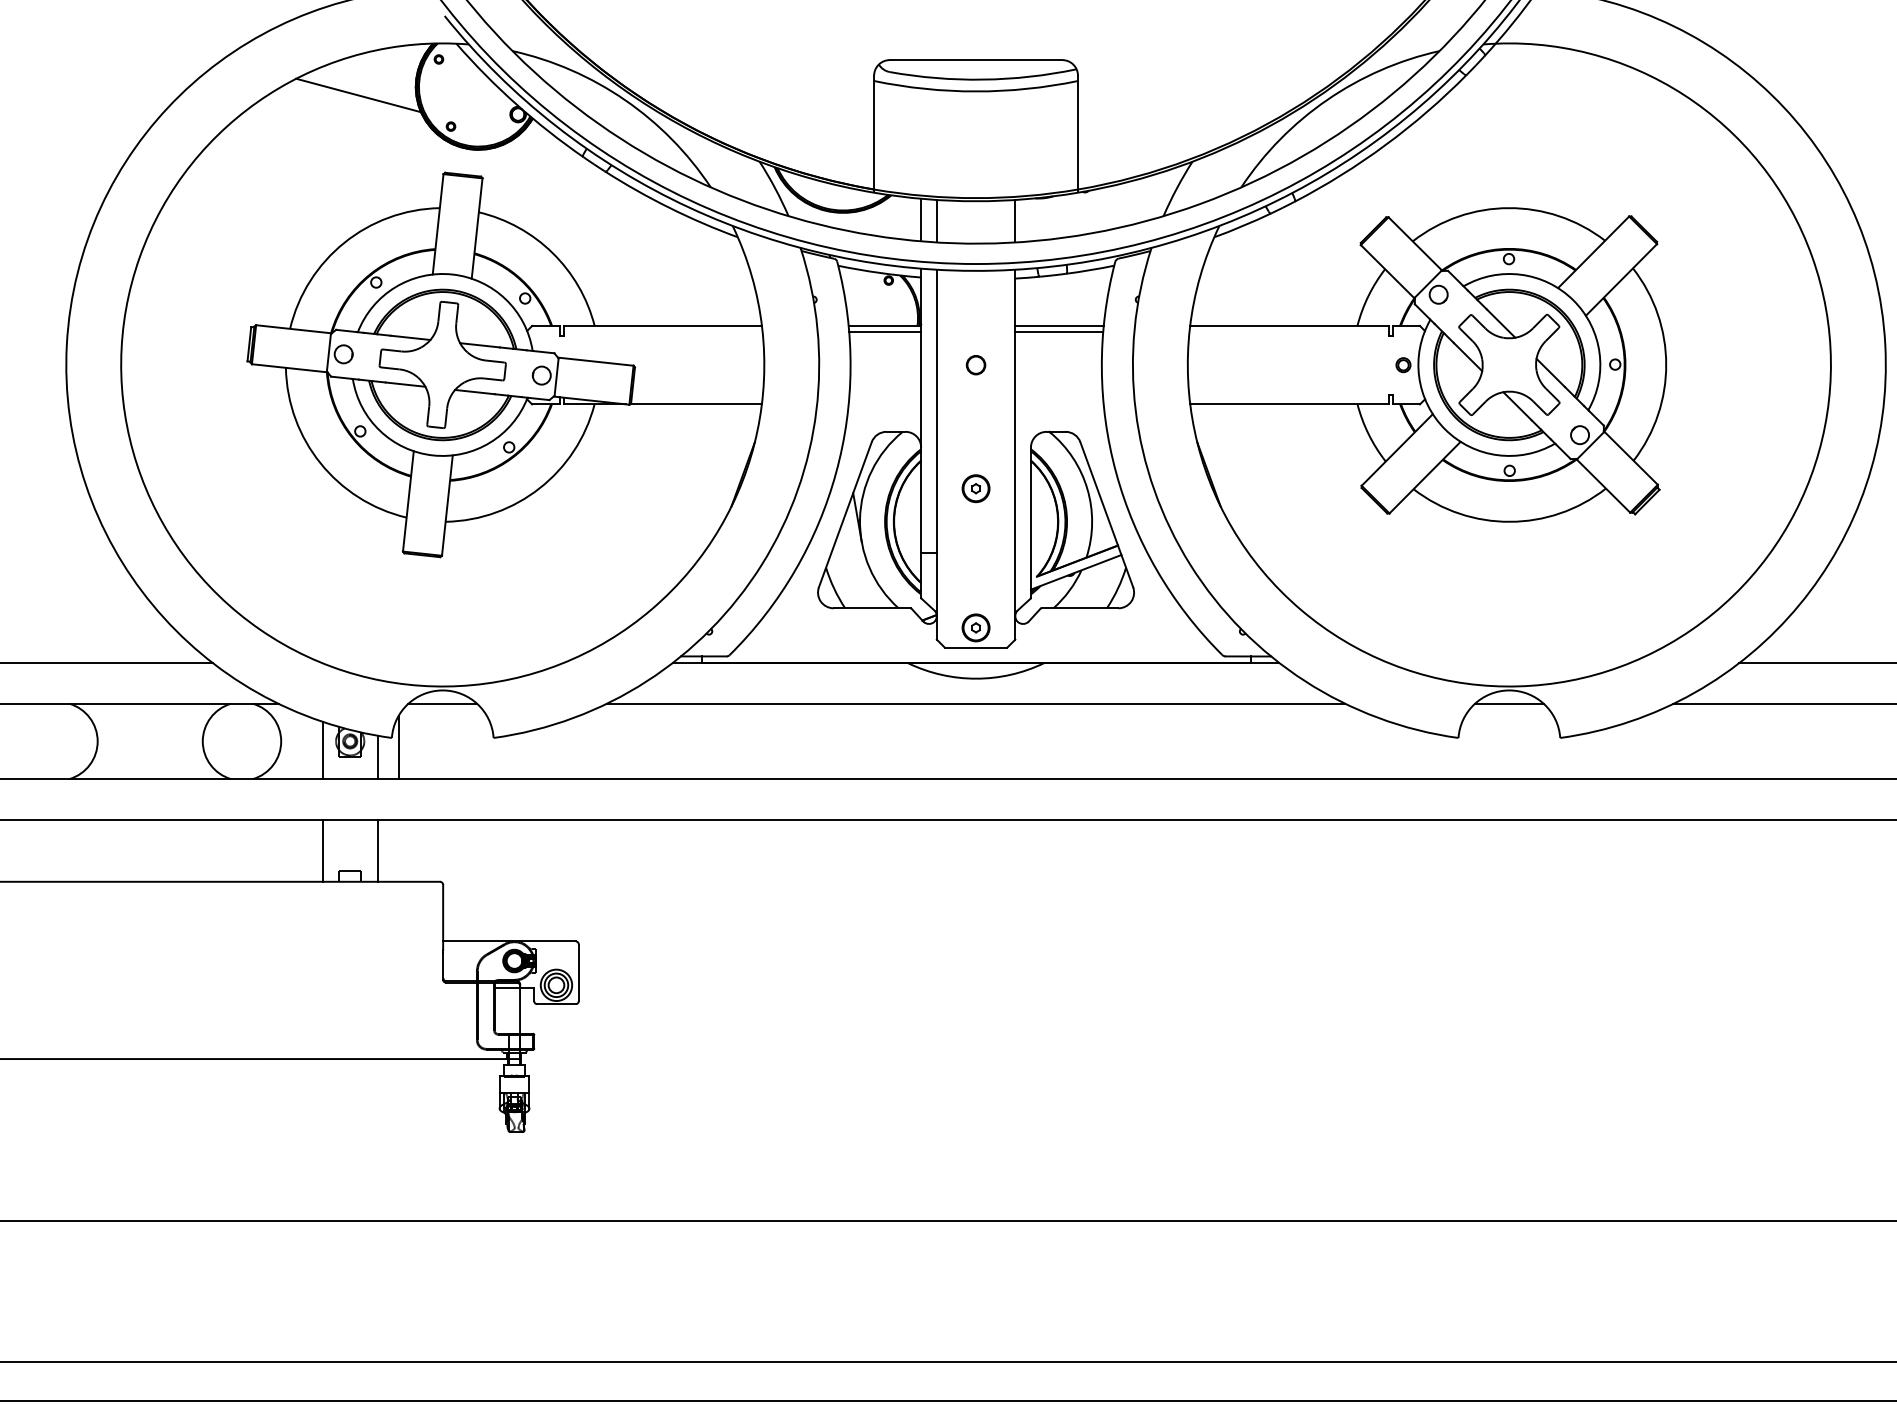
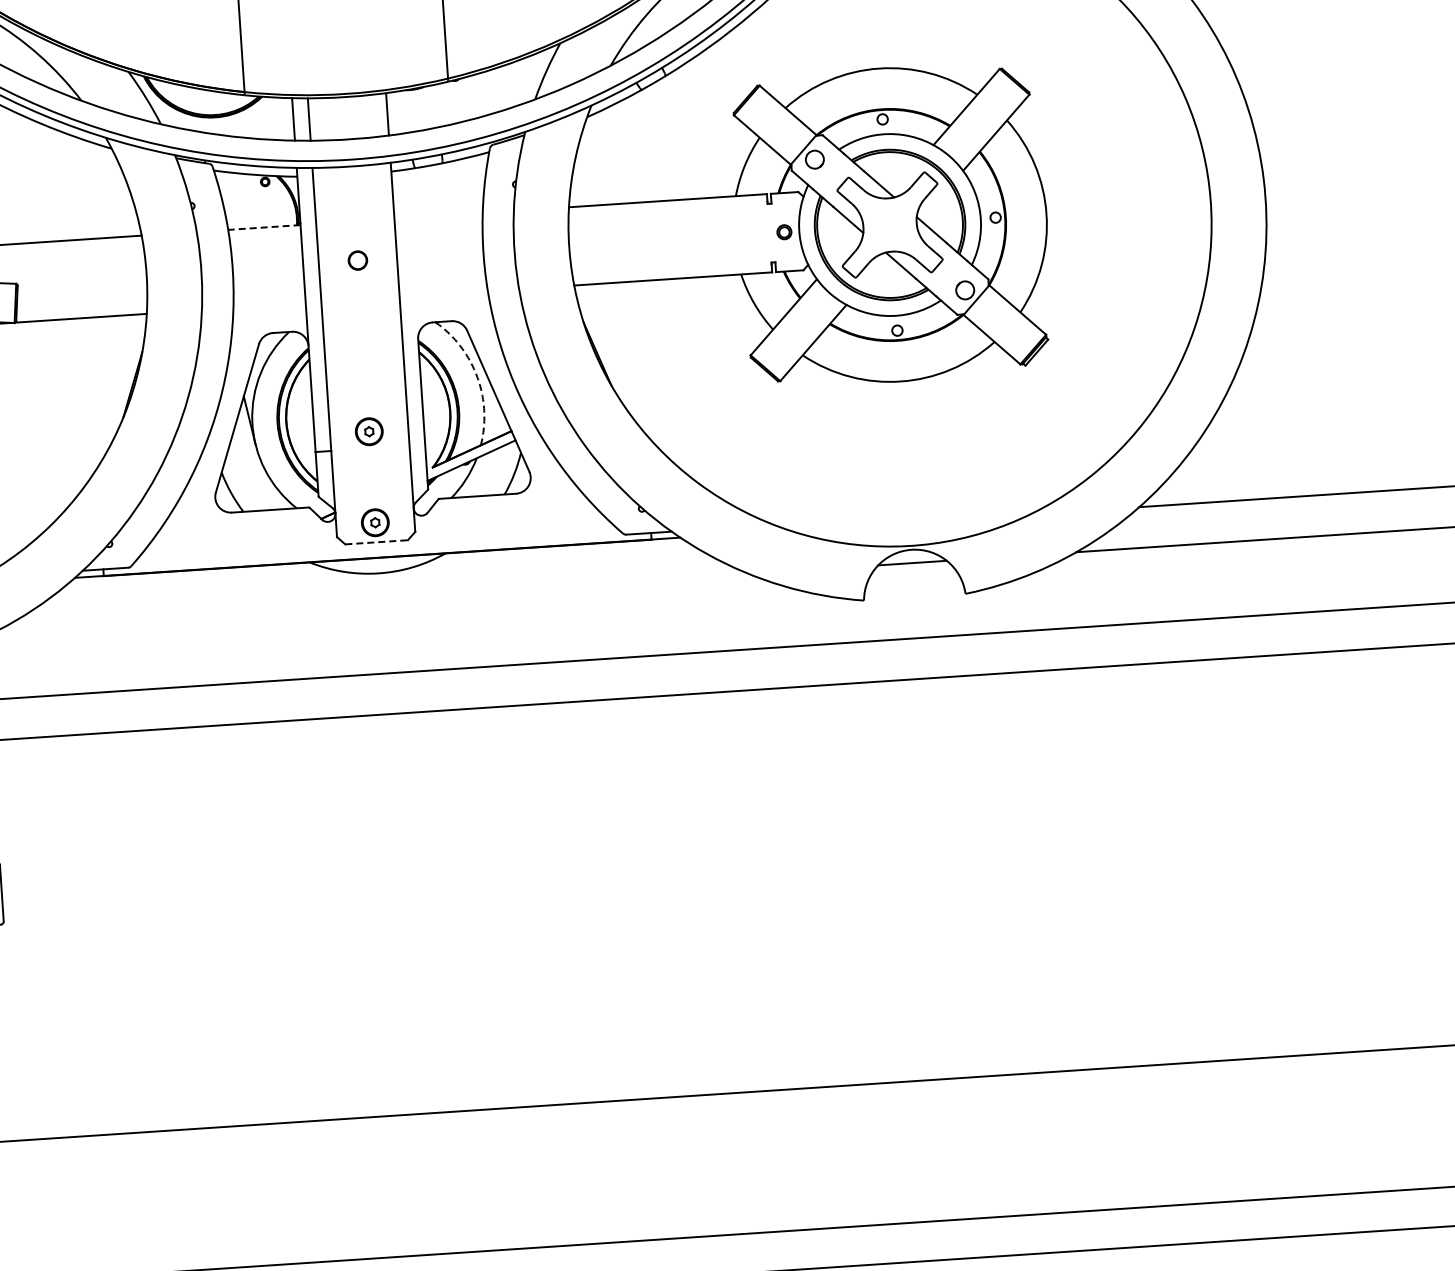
line: (884, 325) -> (263, 227), solid -> dashed
line: (1059, 325) -> (438, 215), removed
line: (885, 332) -> (265, 233), removed
line: (1059, 332) -> (439, 222), removed
part: (975, 488) -> (368, 431), moved
arc: (1087, 489) -> (477, 377), solid -> dashed
line: (976, 647) -> (377, 542), solid -> dashed
line: (975, 703) -> (379, 598), removed

